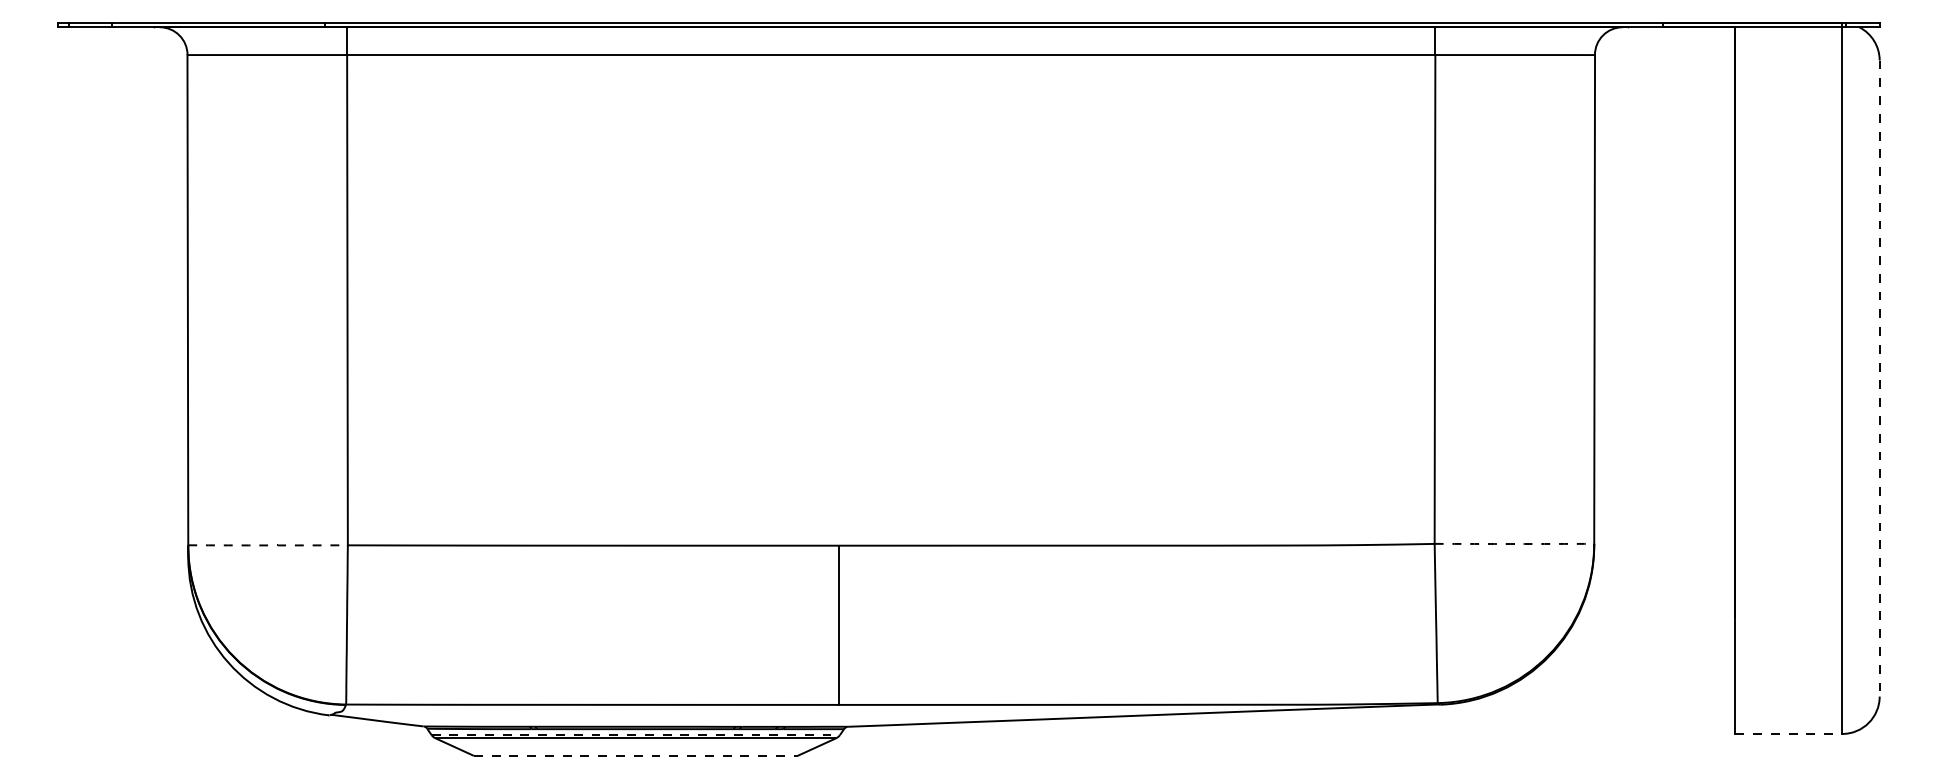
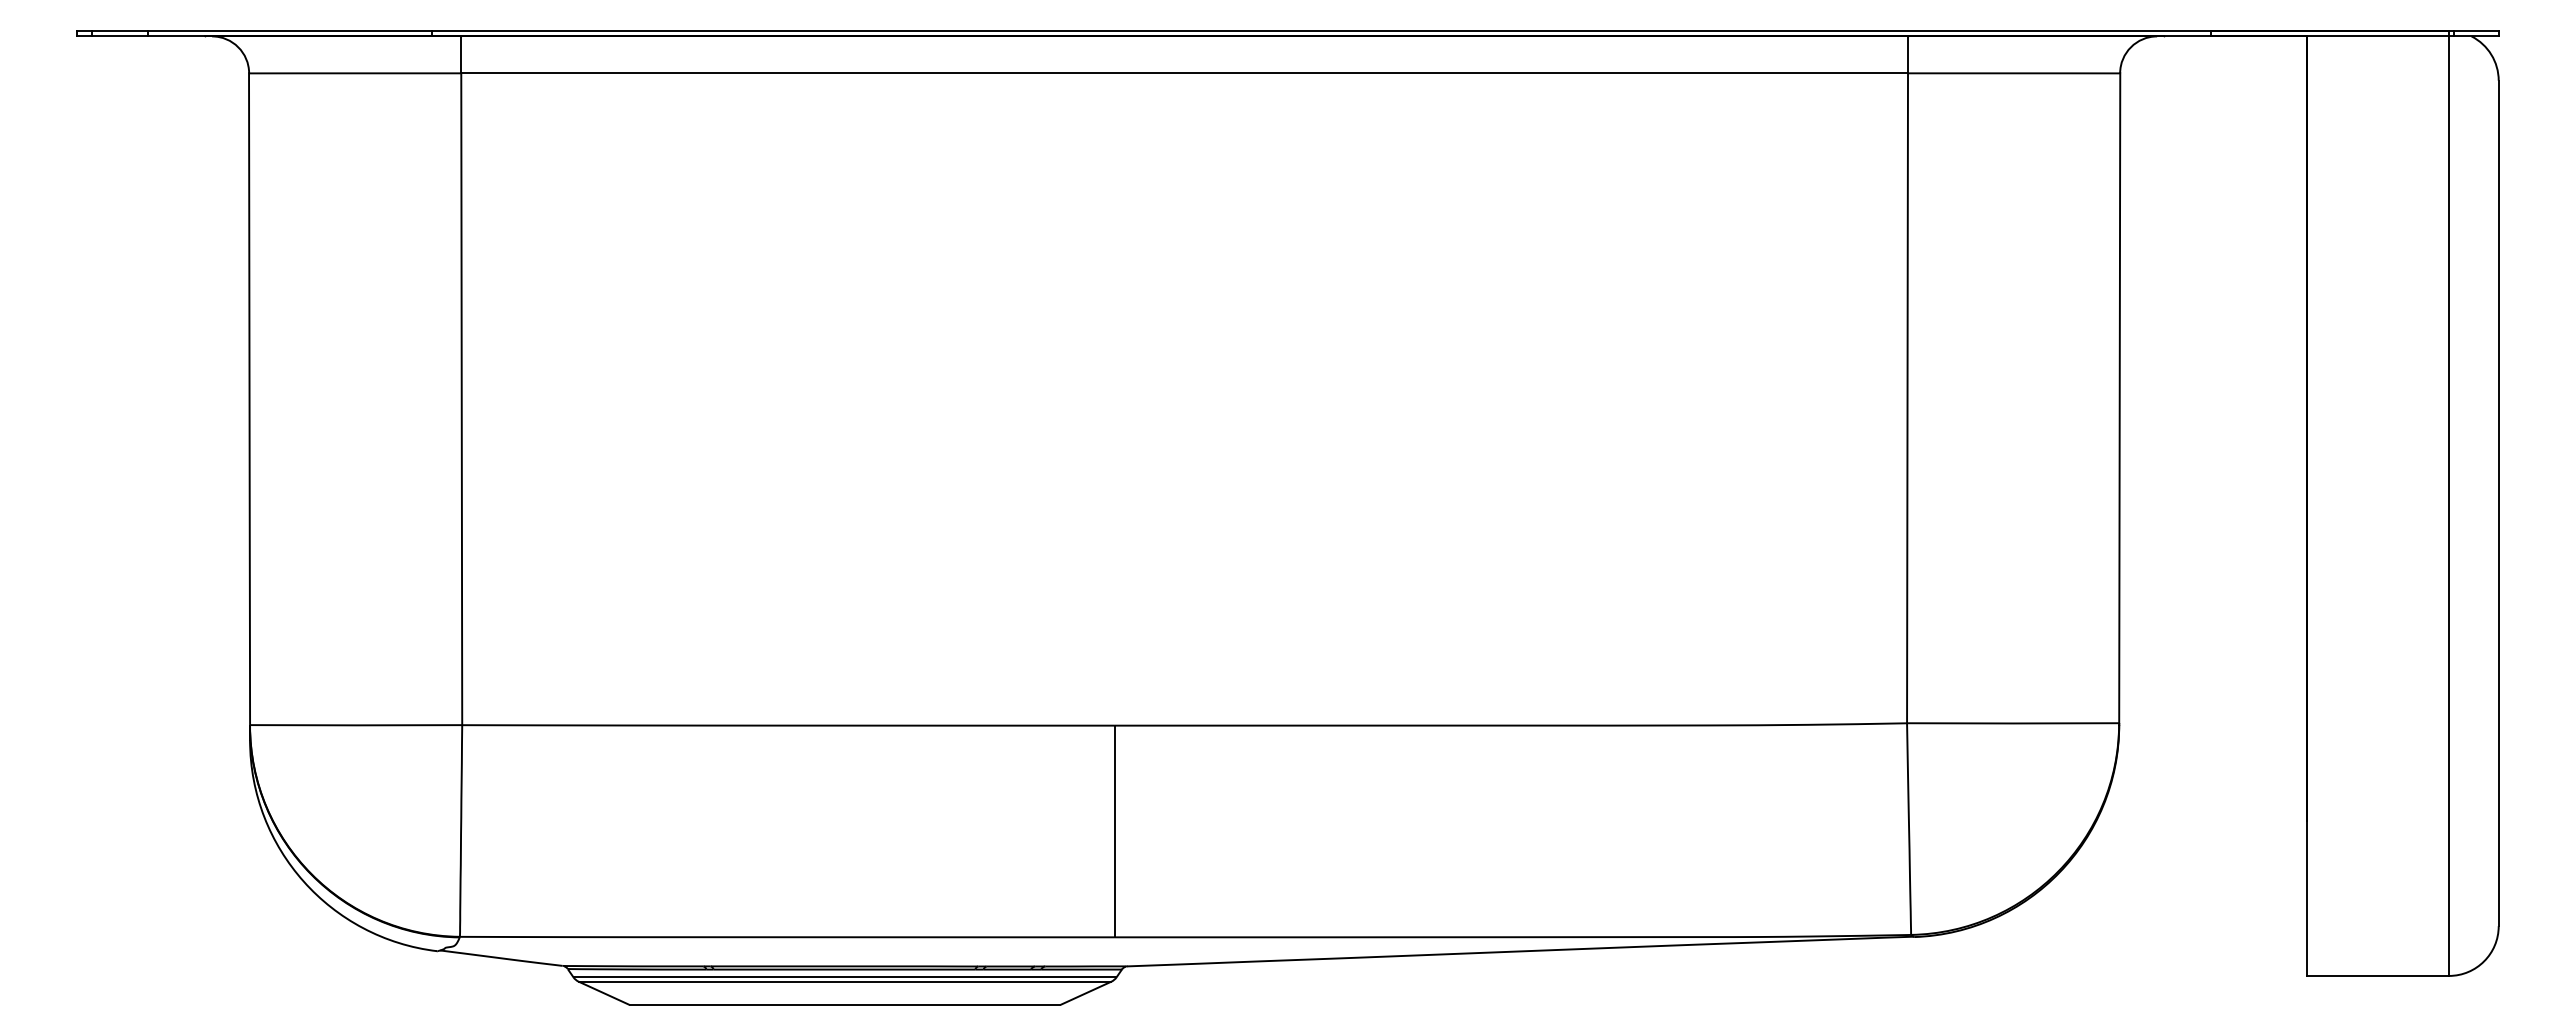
line: (1879, 378) -> (2498, 503), dashed -> solid
arc: (1514, 544) -> (2013, 723), dashed -> solid
arc: (268, 545) -> (356, 725), dashed -> solid
line: (1789, 733) -> (2378, 975), dashed -> solid
line: (636, 735) -> (845, 977), dashed -> solid
line: (636, 756) -> (845, 1005), dashed -> solid

